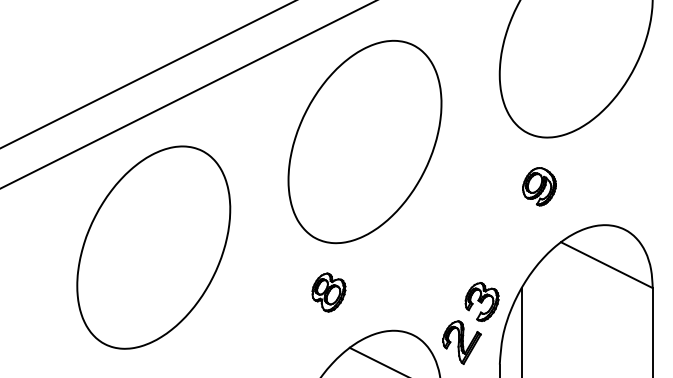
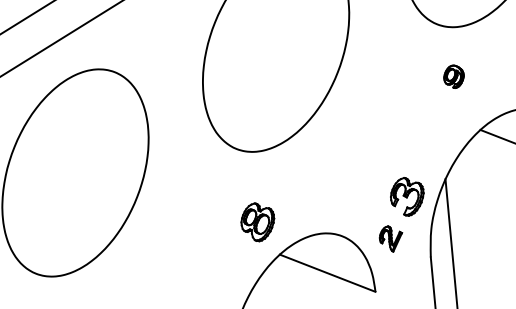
part: (539, 186) -> (453, 76), size x0.6
part: (328, 292) -> (257, 222), moved
part: (461, 342) -> (390, 239), size x0.6

